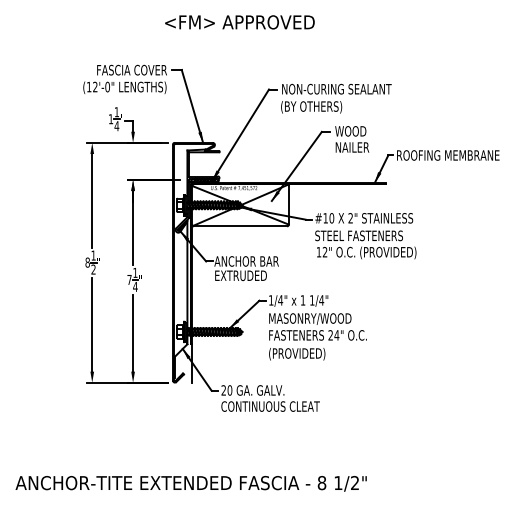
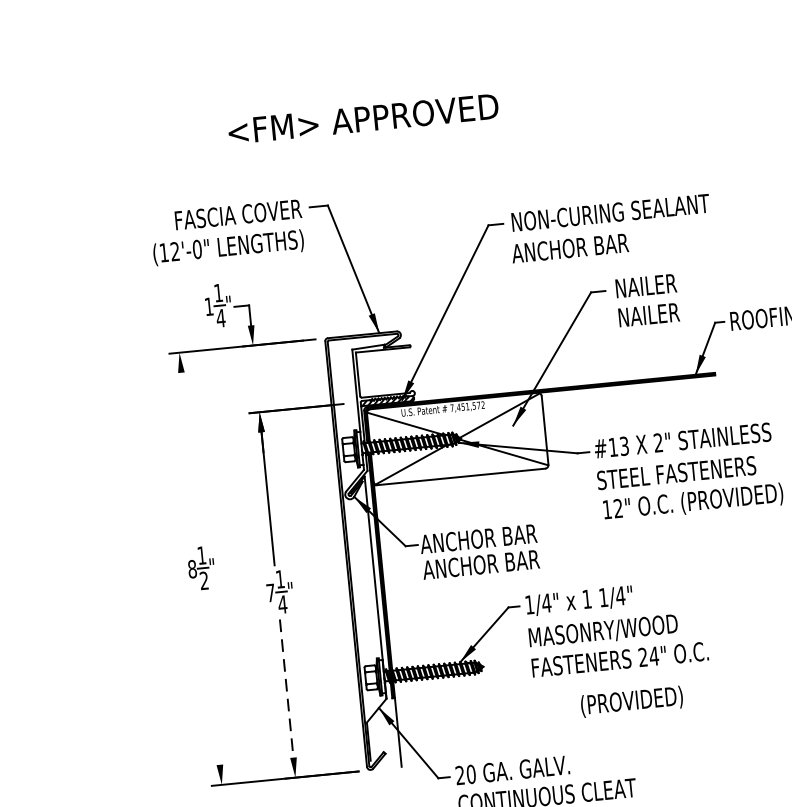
text: (239, 22) -> (362, 119), moved
text: (312, 107) -> (569, 250), (BY OTHERS) -> ANCHOR BAR
text: (352, 131) -> (646, 286), WOOD -> NAILER
line: (92, 200) -> (190, 456), removed
text: (331, 218) -> (623, 446), #10 -> #13
text: (246, 275) -> (480, 564), EXTRUDED -> ANCHOR BAR
line: (92, 324) -> (212, 679), removed
line: (133, 333) -> (287, 688), solid -> dashed
text: (297, 354) -> (632, 702), moved

